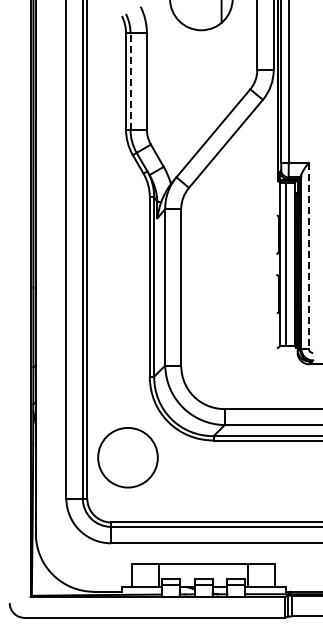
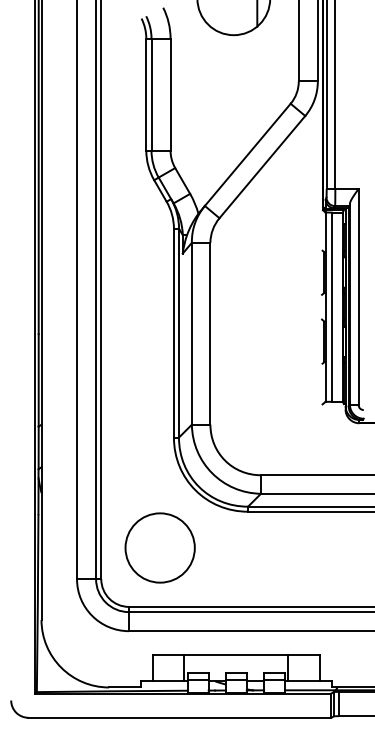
line: (130, 81) -> (151, 94), dashed -> solid
line: (308, 255) -> (358, 296), dashed -> solid
circle: (127, 457) -> (159, 547), moved

